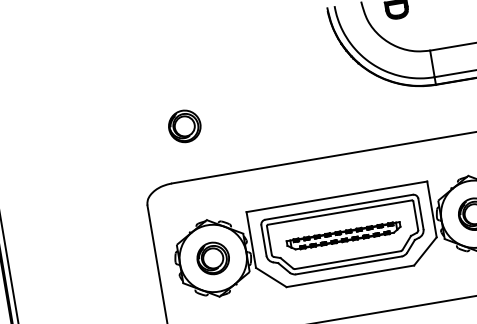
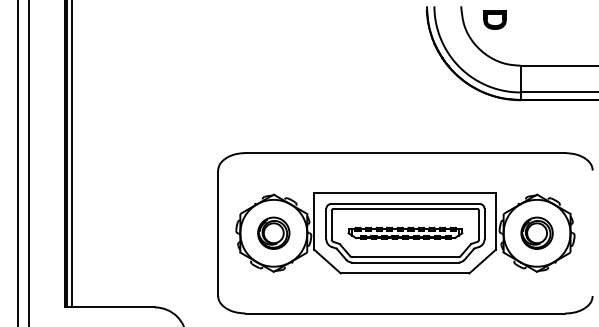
part: (184, 125) -> (267, 98), removed

